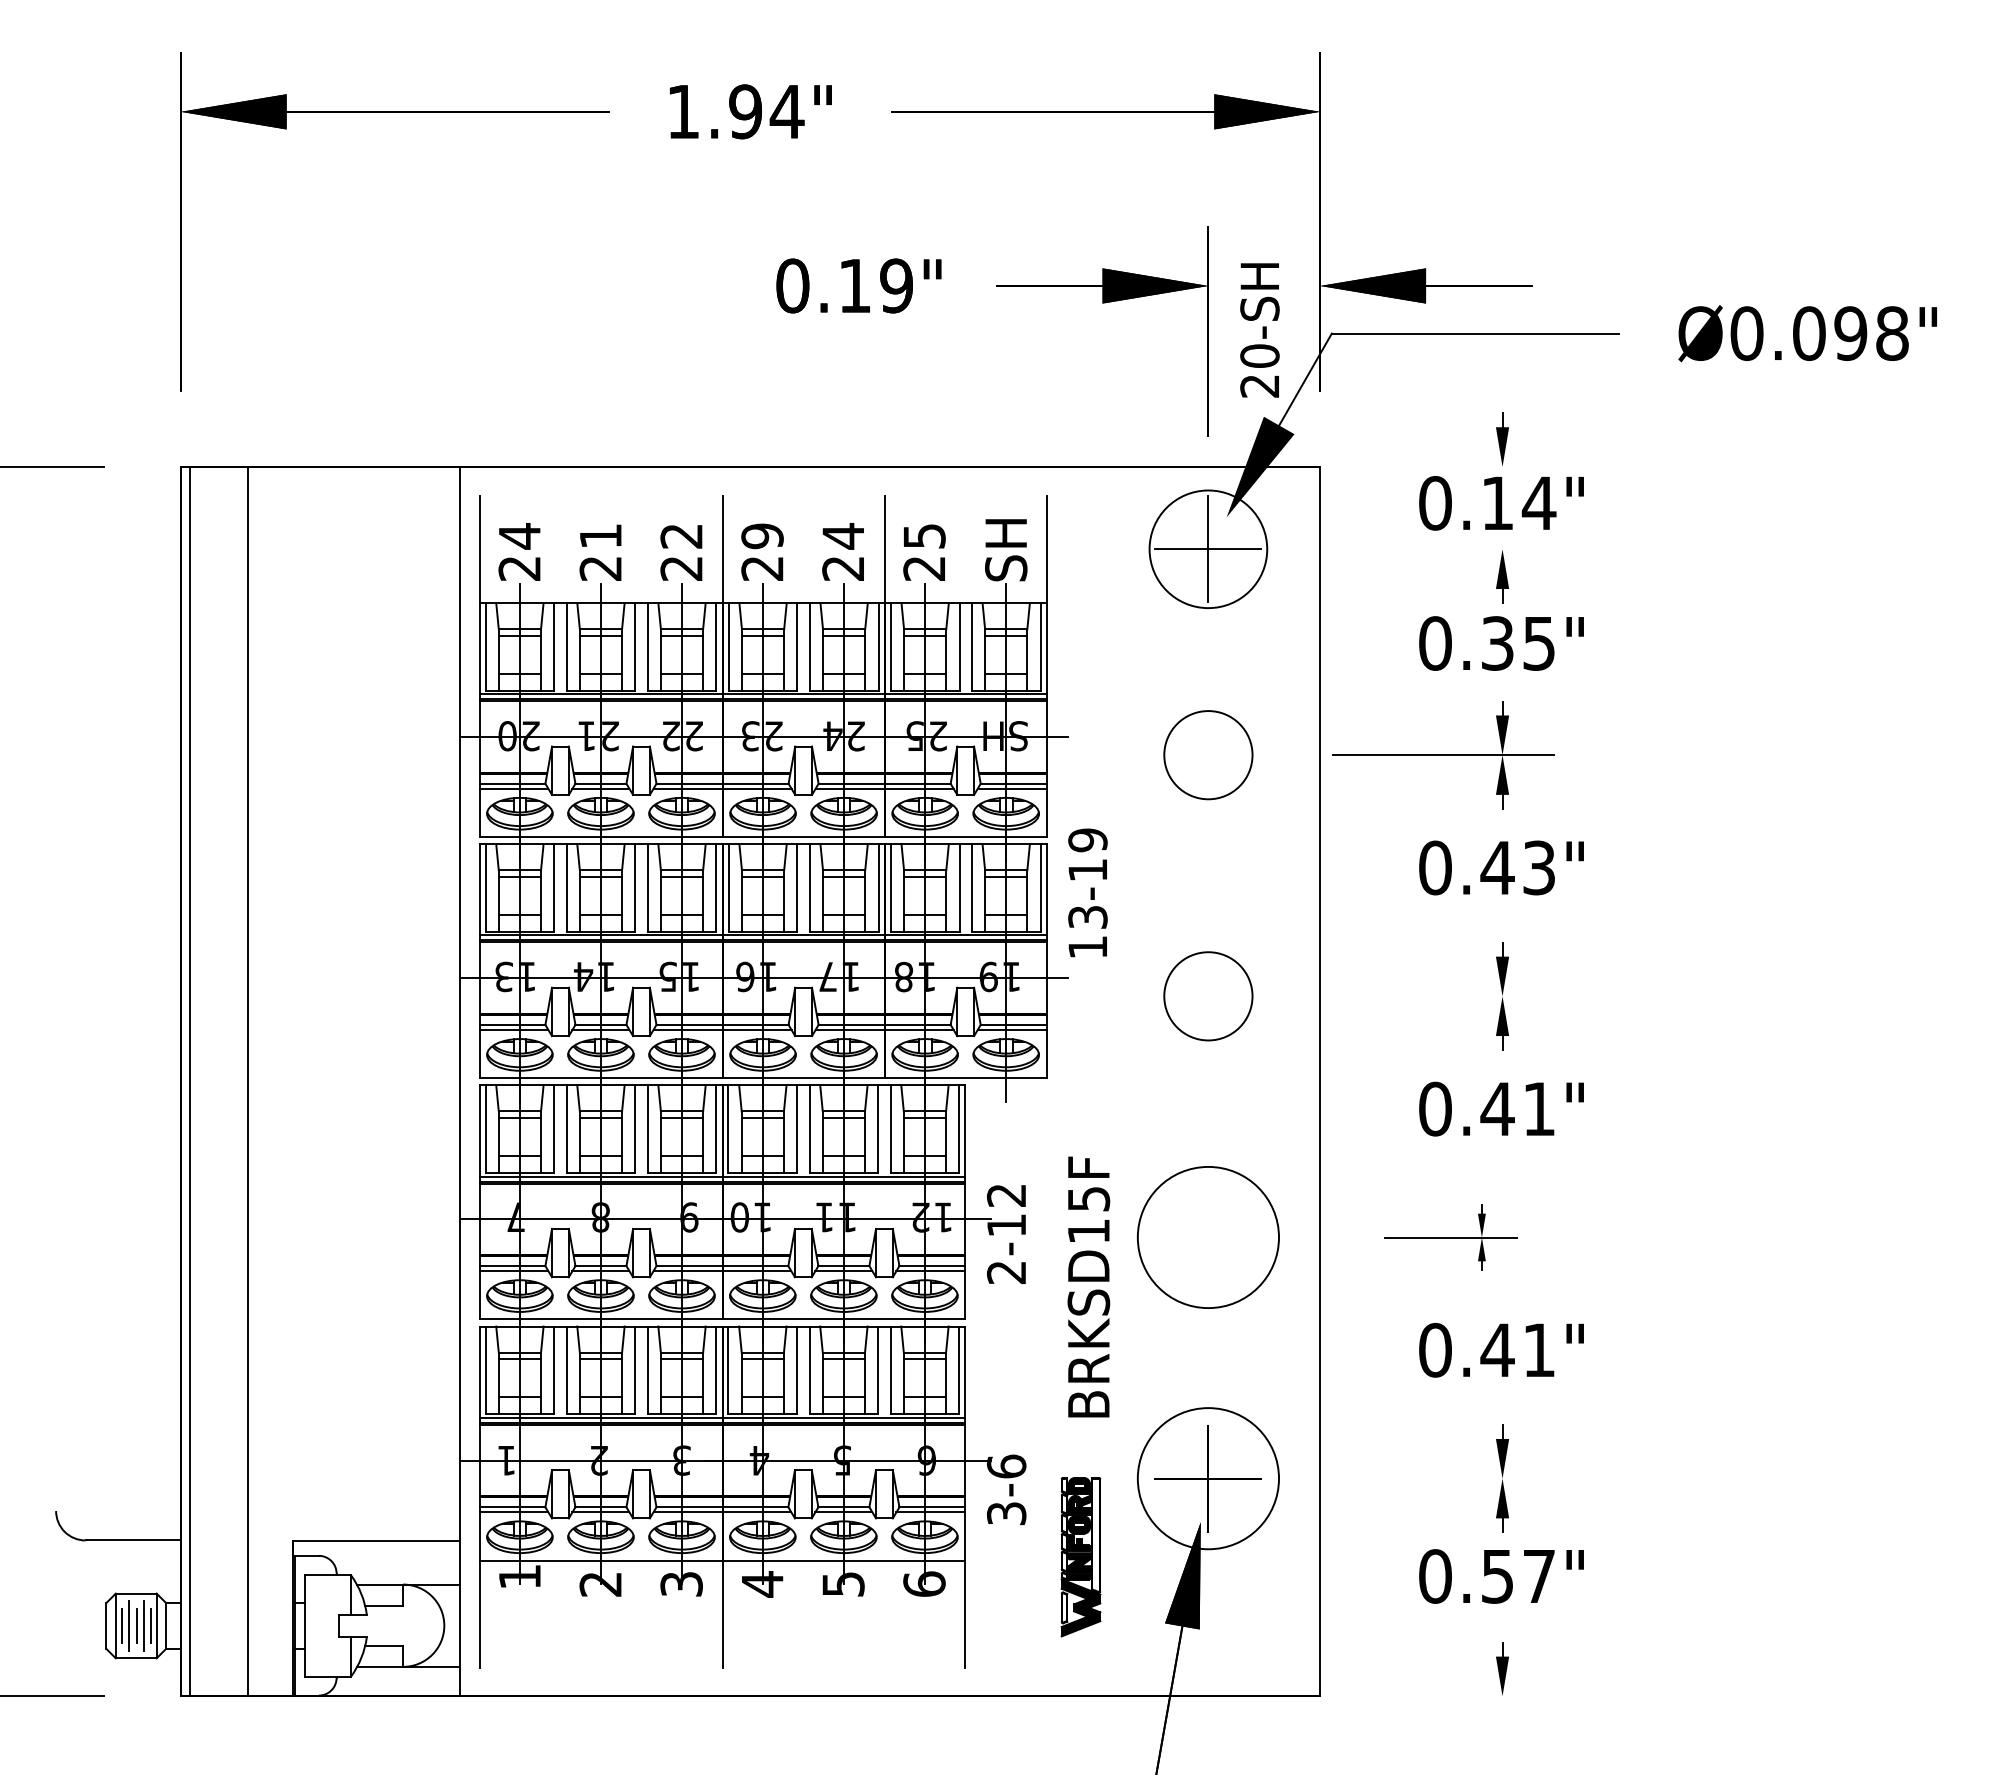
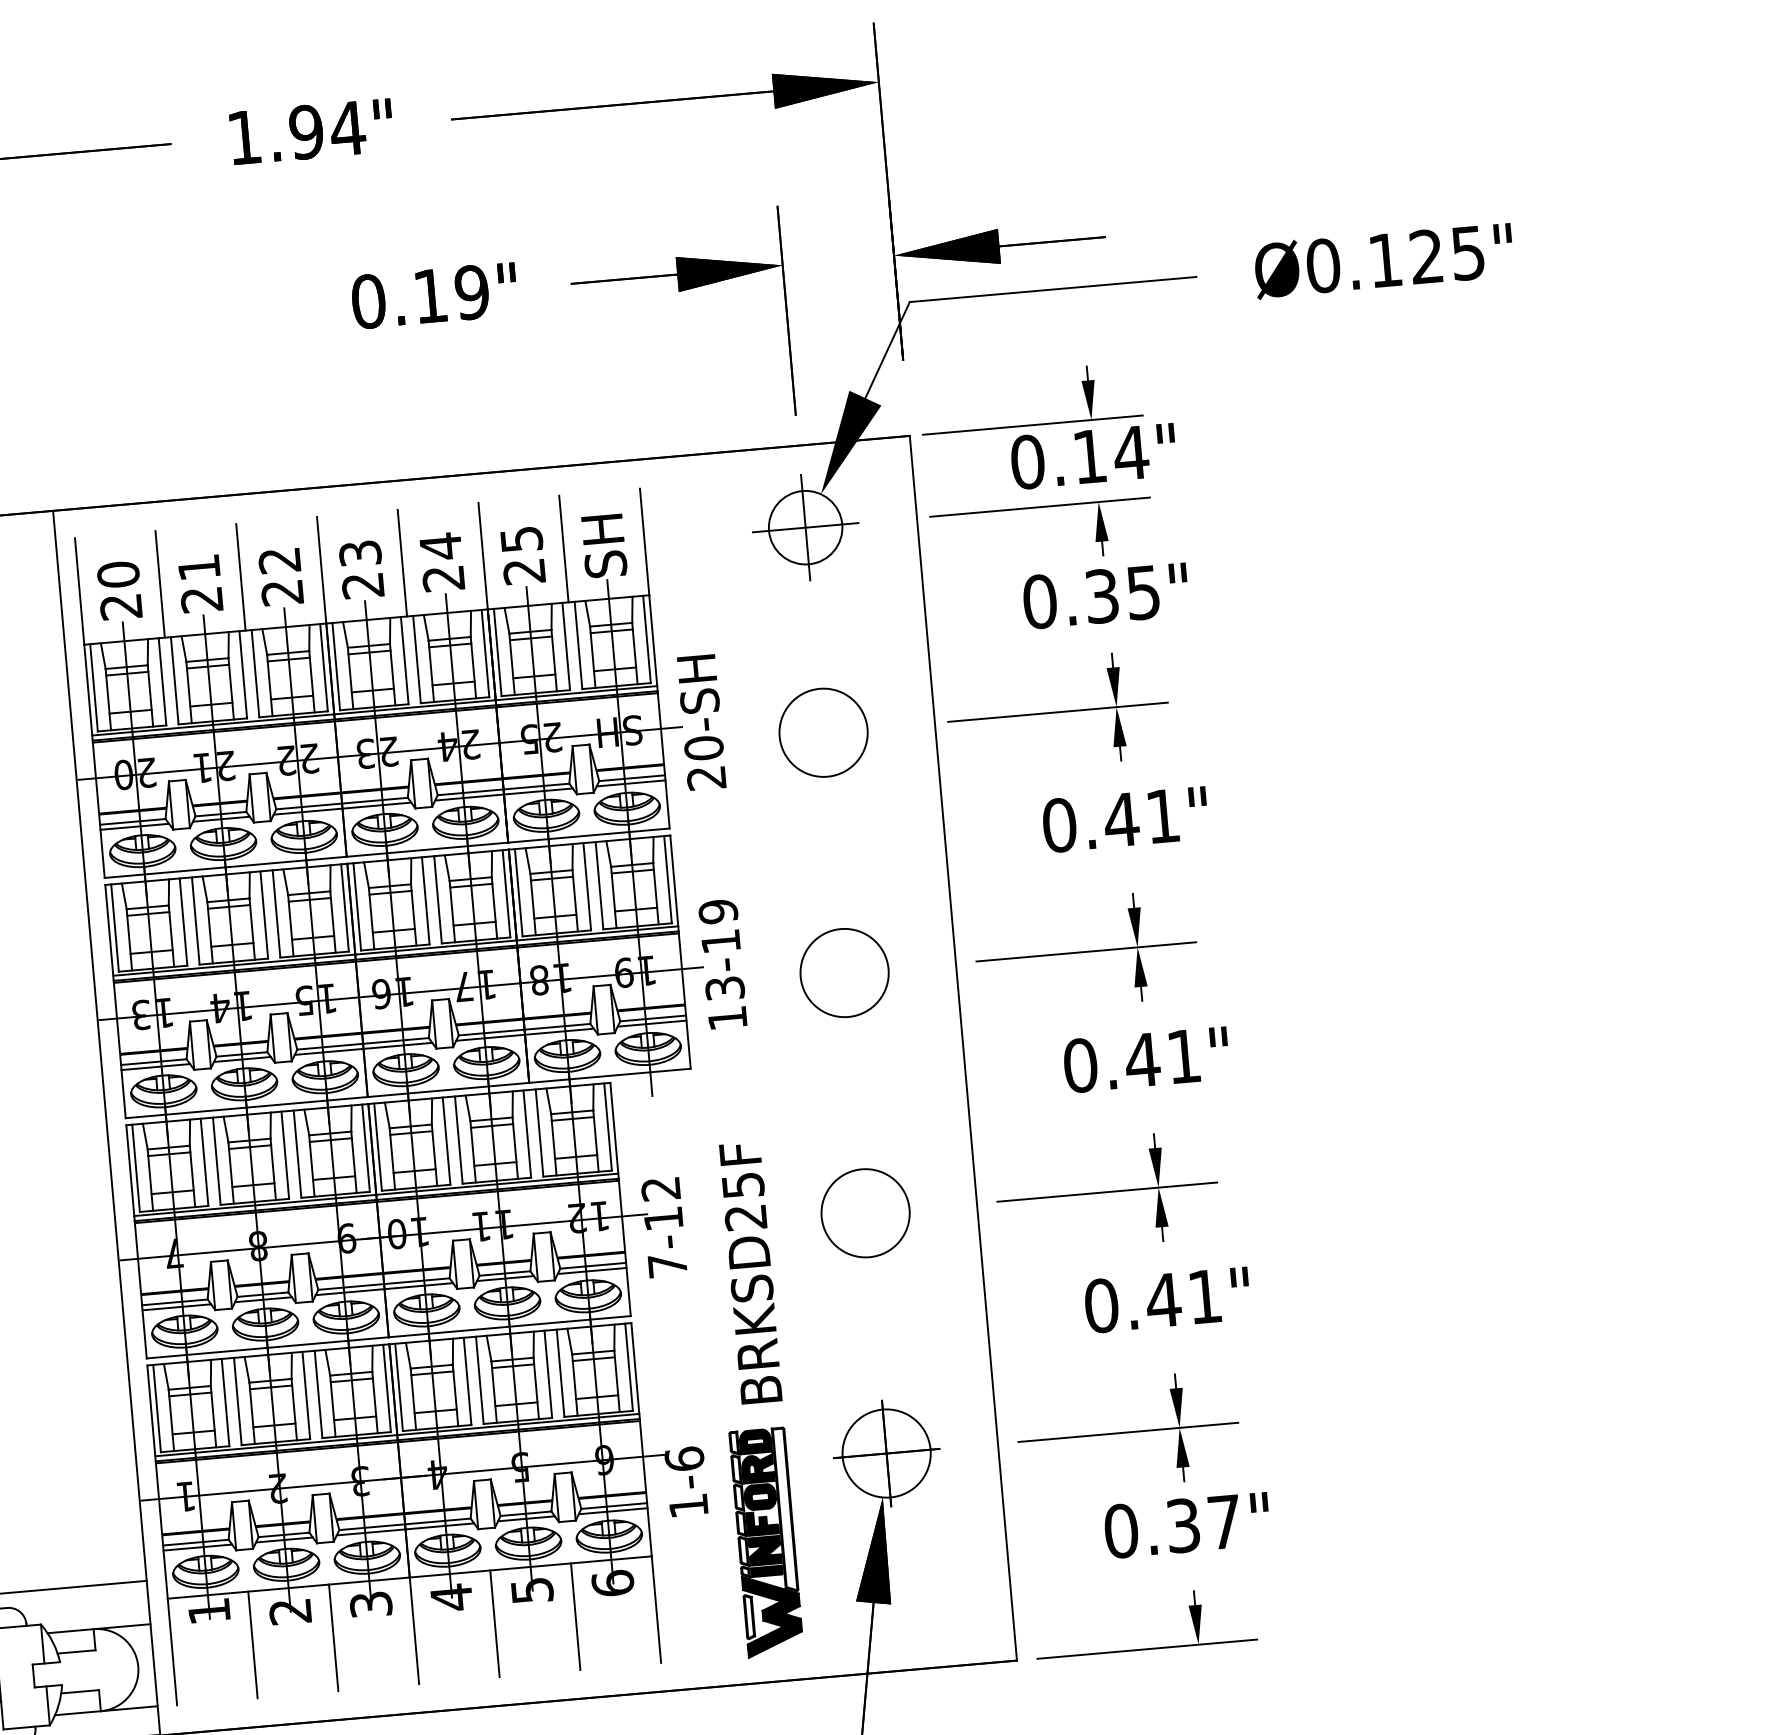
text: (1259, 330) -> (701, 722), moved
text: (1850, 333) -> (1426, 256), Ø0.098" -> Ø0.125"
line: (1443, 466) -> (1032, 424), added
text: (519, 536) -> (118, 574), 24 -> 20
text: (762, 536) -> (360, 553), 29 -> 23
line: (560, 549) -> (160, 584), added
line: (641, 549) -> (240, 577), added
line: (803, 549) -> (402, 563), added
line: (965, 549) -> (563, 549), added
circle: (1208, 549) -> (805, 527), size x0.62
line: (1443, 549) -> (1039, 507), added
text: (1538, 867) -> (1162, 815), 0.43" -> 0.41"
text: (1087, 892) -> (722, 963), moved
line: (1450, 996) -> (1085, 952), added
text: (1088, 1231) -> (745, 1217), BRKSD15F -> BRKSD25F
circle: (1208, 1237) -> (865, 1213), size x0.62
part: (1450, 1237) -> (1106, 1192), size x1.67
text: (1005, 1272) -> (666, 1265), 2-12 -> 7-12
circle: (1208, 1478) -> (886, 1453), size x0.62
line: (1450, 1478) -> (1127, 1432), added
text: (1006, 1513) -> (688, 1505), 3-6 -> 1-6
part: (1080, 1557) -> (766, 1543), size x1.43
text: (1497, 1576) -> (1183, 1525), 0.57" -> 0.37"
line: (560, 1613) -> (252, 1644), added
line: (641, 1613) -> (333, 1637), added
line: (803, 1613) -> (495, 1623), added
line: (884, 1613) -> (575, 1616), added
line: (1450, 1696) -> (1146, 1649), added

